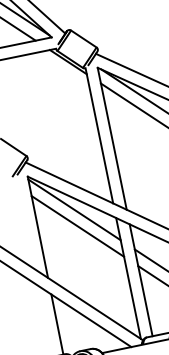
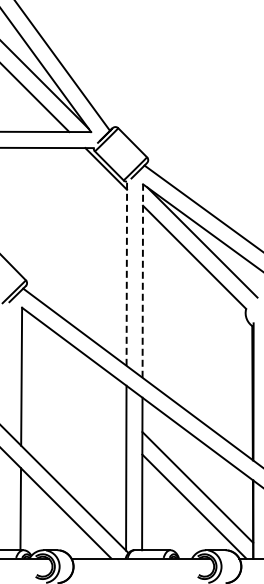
line: (99, 135) -> (126, 273), solid -> dashed
line: (112, 139) -> (142, 281), solid -> dashed
line: (74, 209) -> (74, 363), removed
line: (77, 226) -> (73, 386), removed

